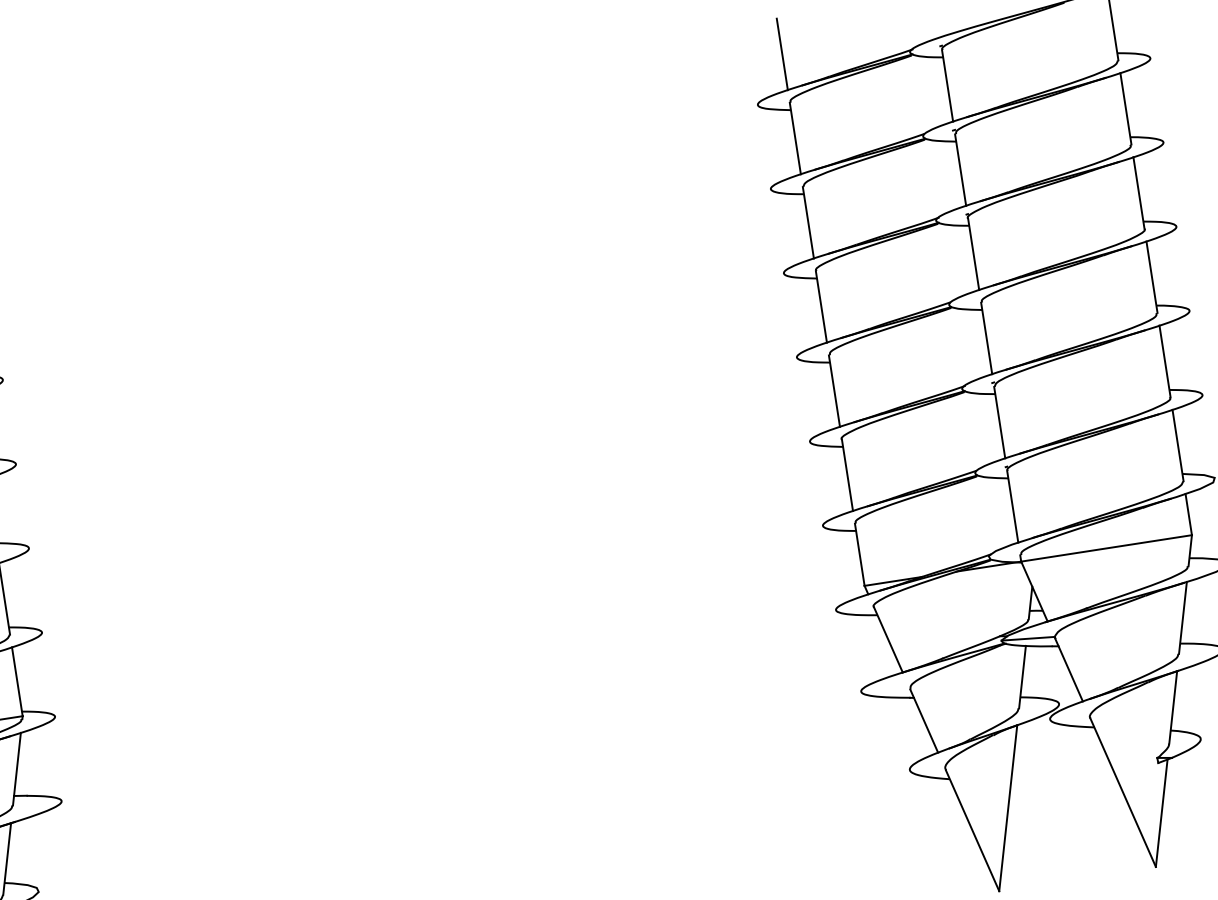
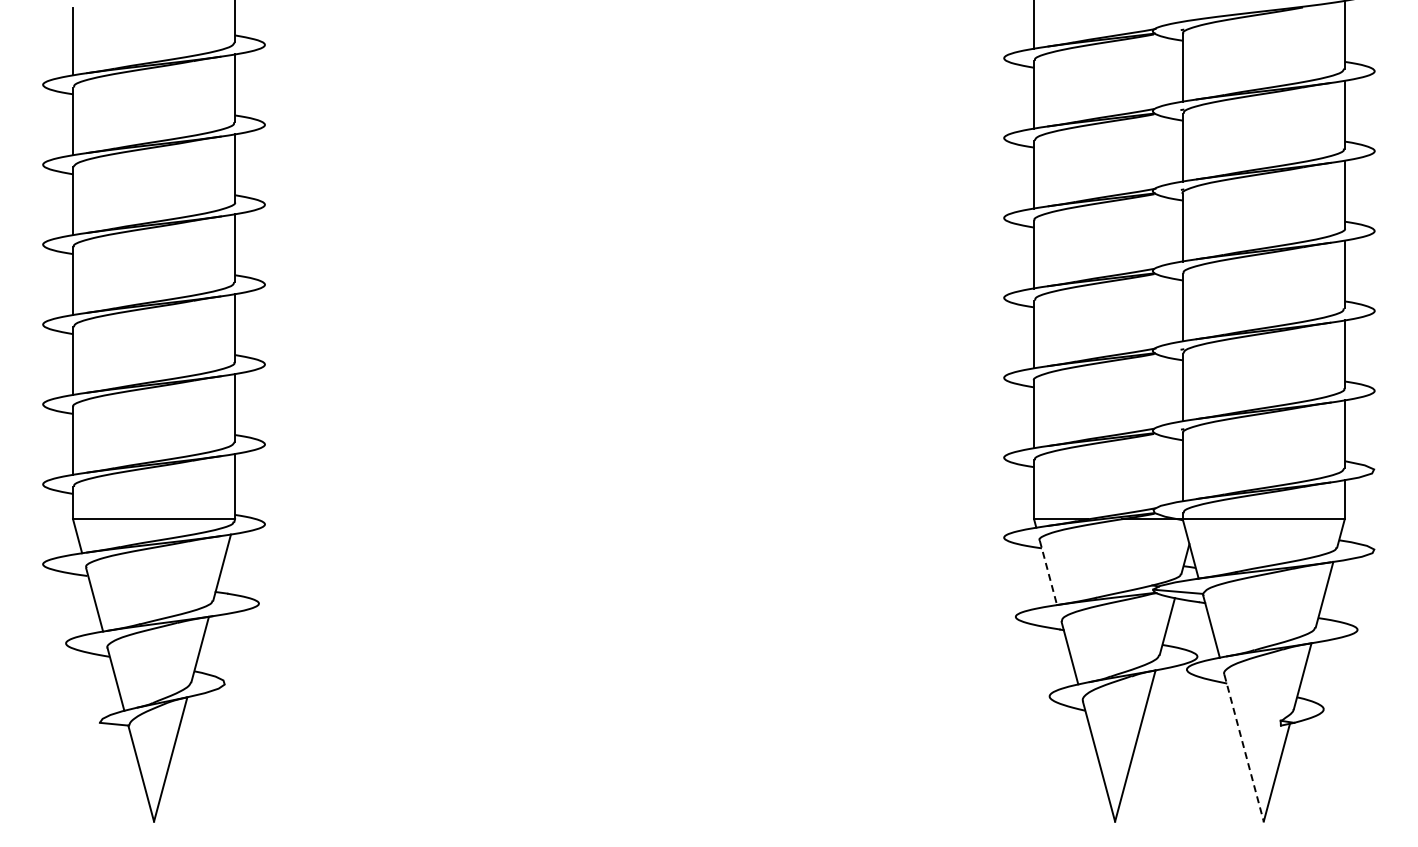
line: (888, 640) -> (1048, 573), solid -> dashed
line: (1123, 793) -> (1244, 748), solid -> dashed

